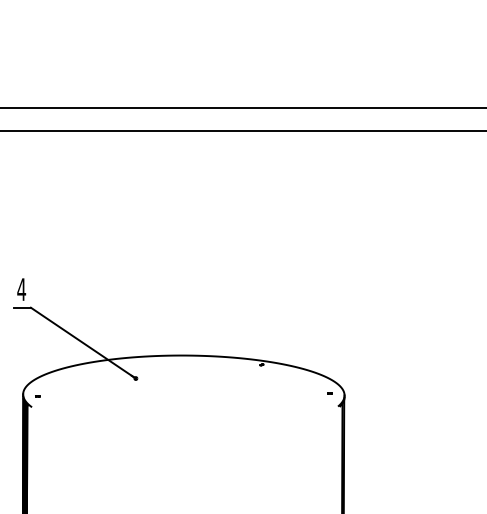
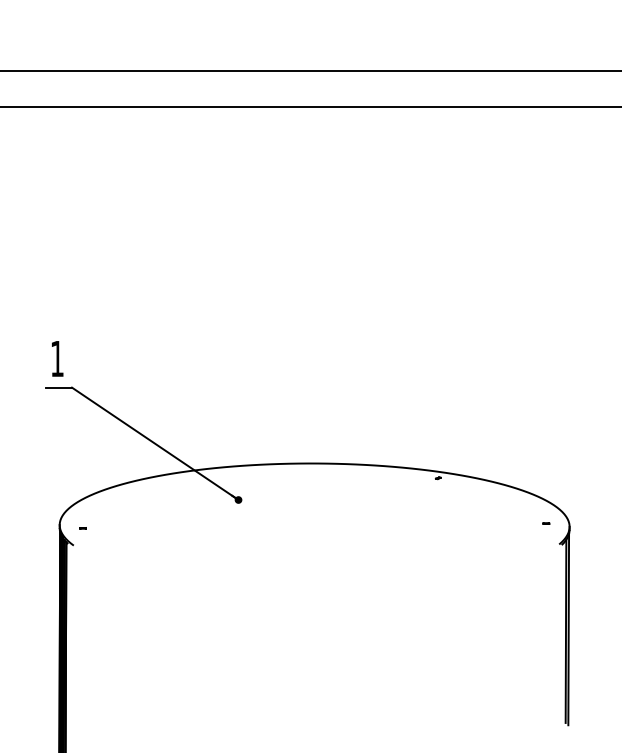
text: (21, 289) -> (57, 358), 4 -> 1

